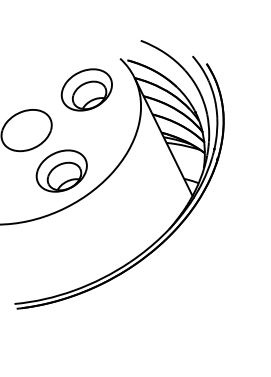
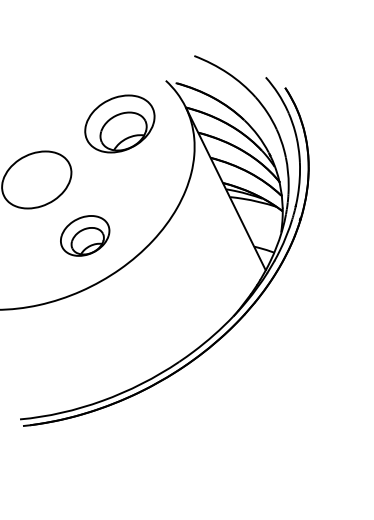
part: (61, 170) -> (84, 235), size x0.7

